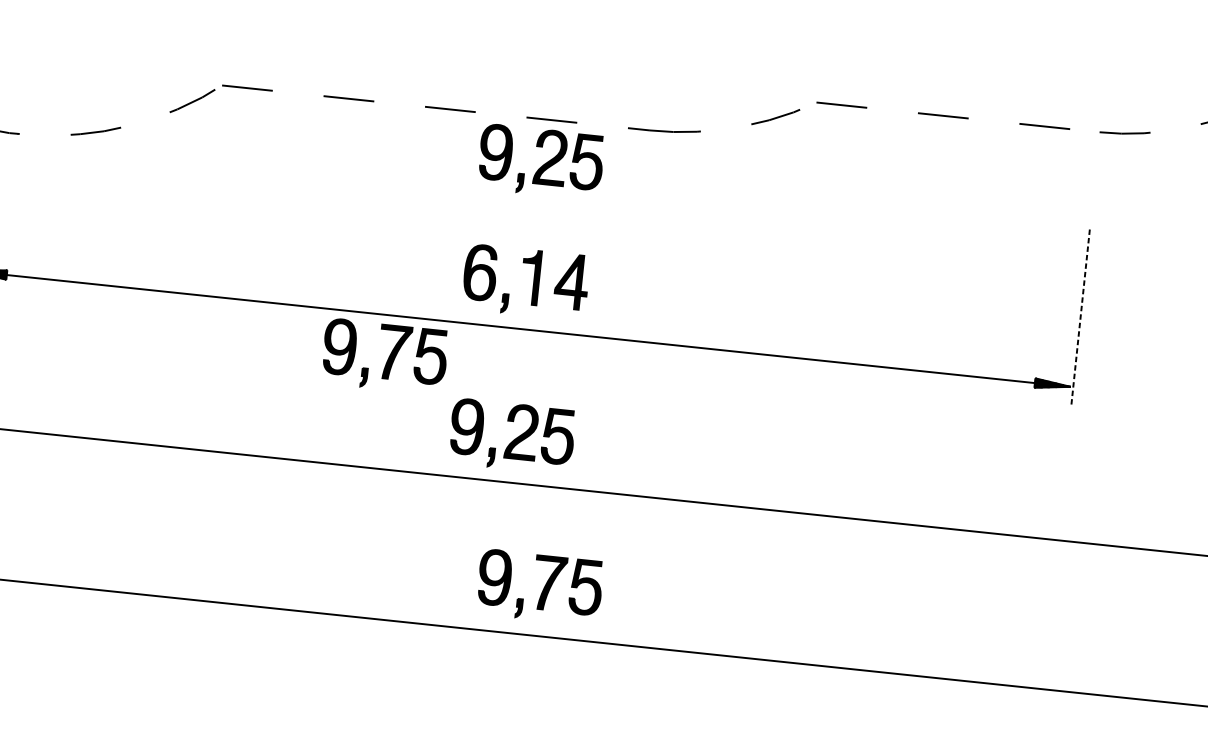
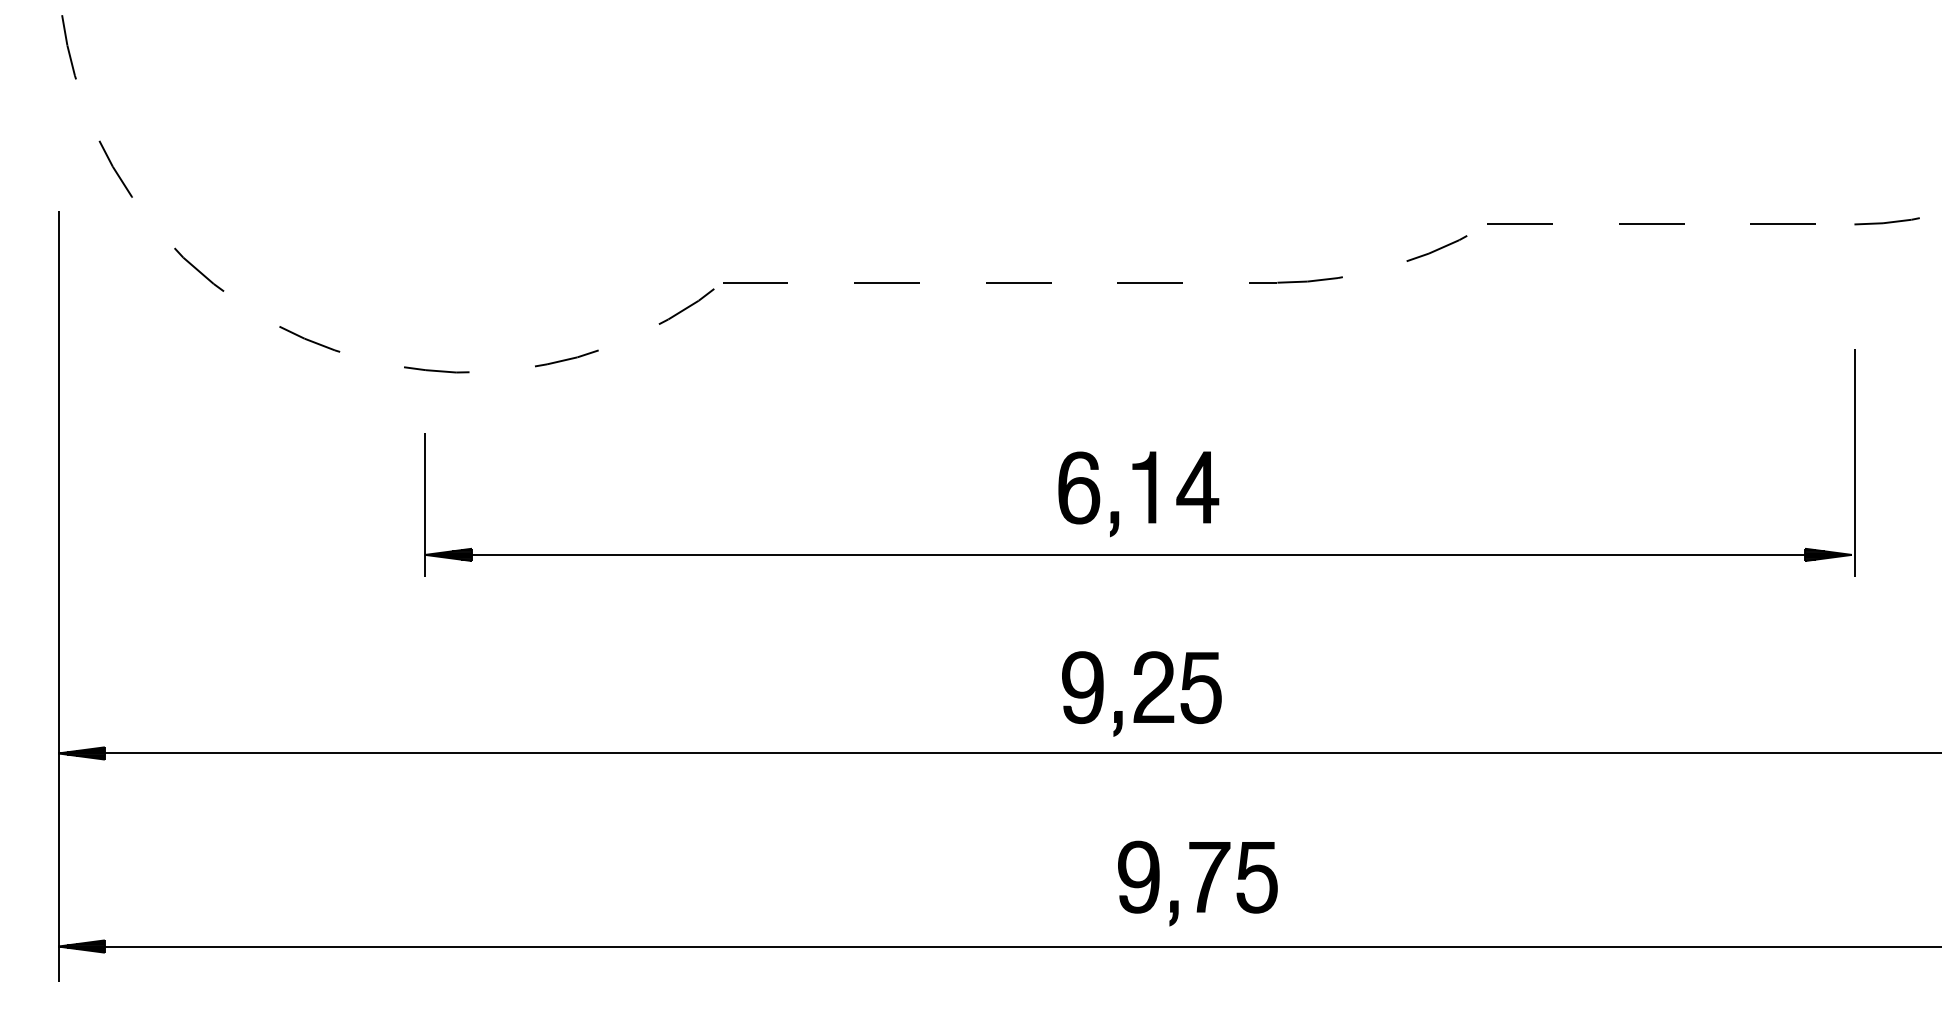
part: (540, 161) -> (1141, 337), removed
line: (1081, 315) -> (1855, 462), dashed -> solid
part: (384, 356) -> (967, 608), removed

